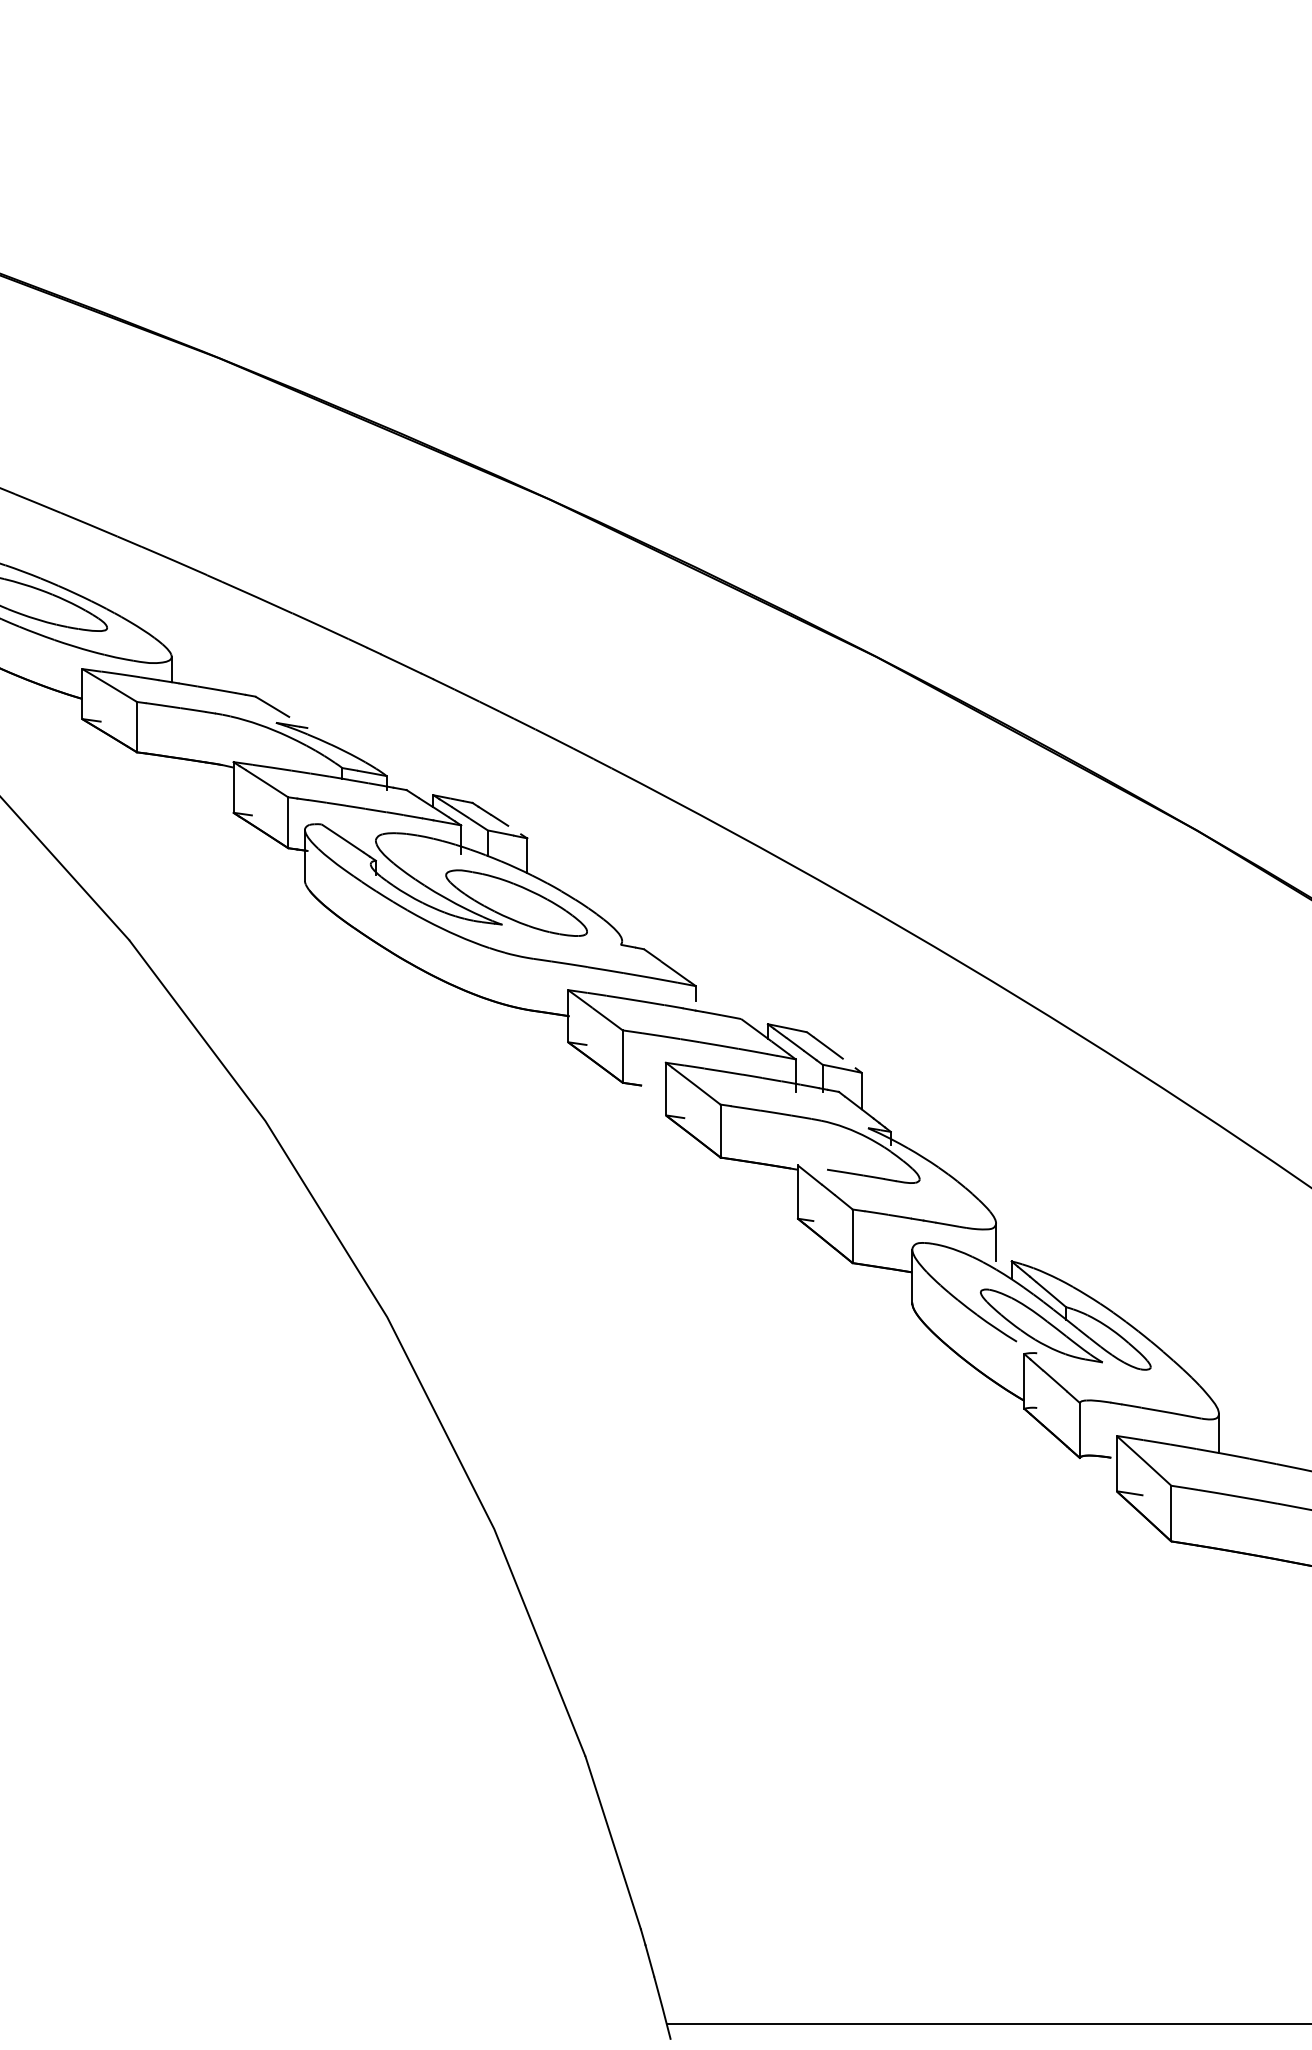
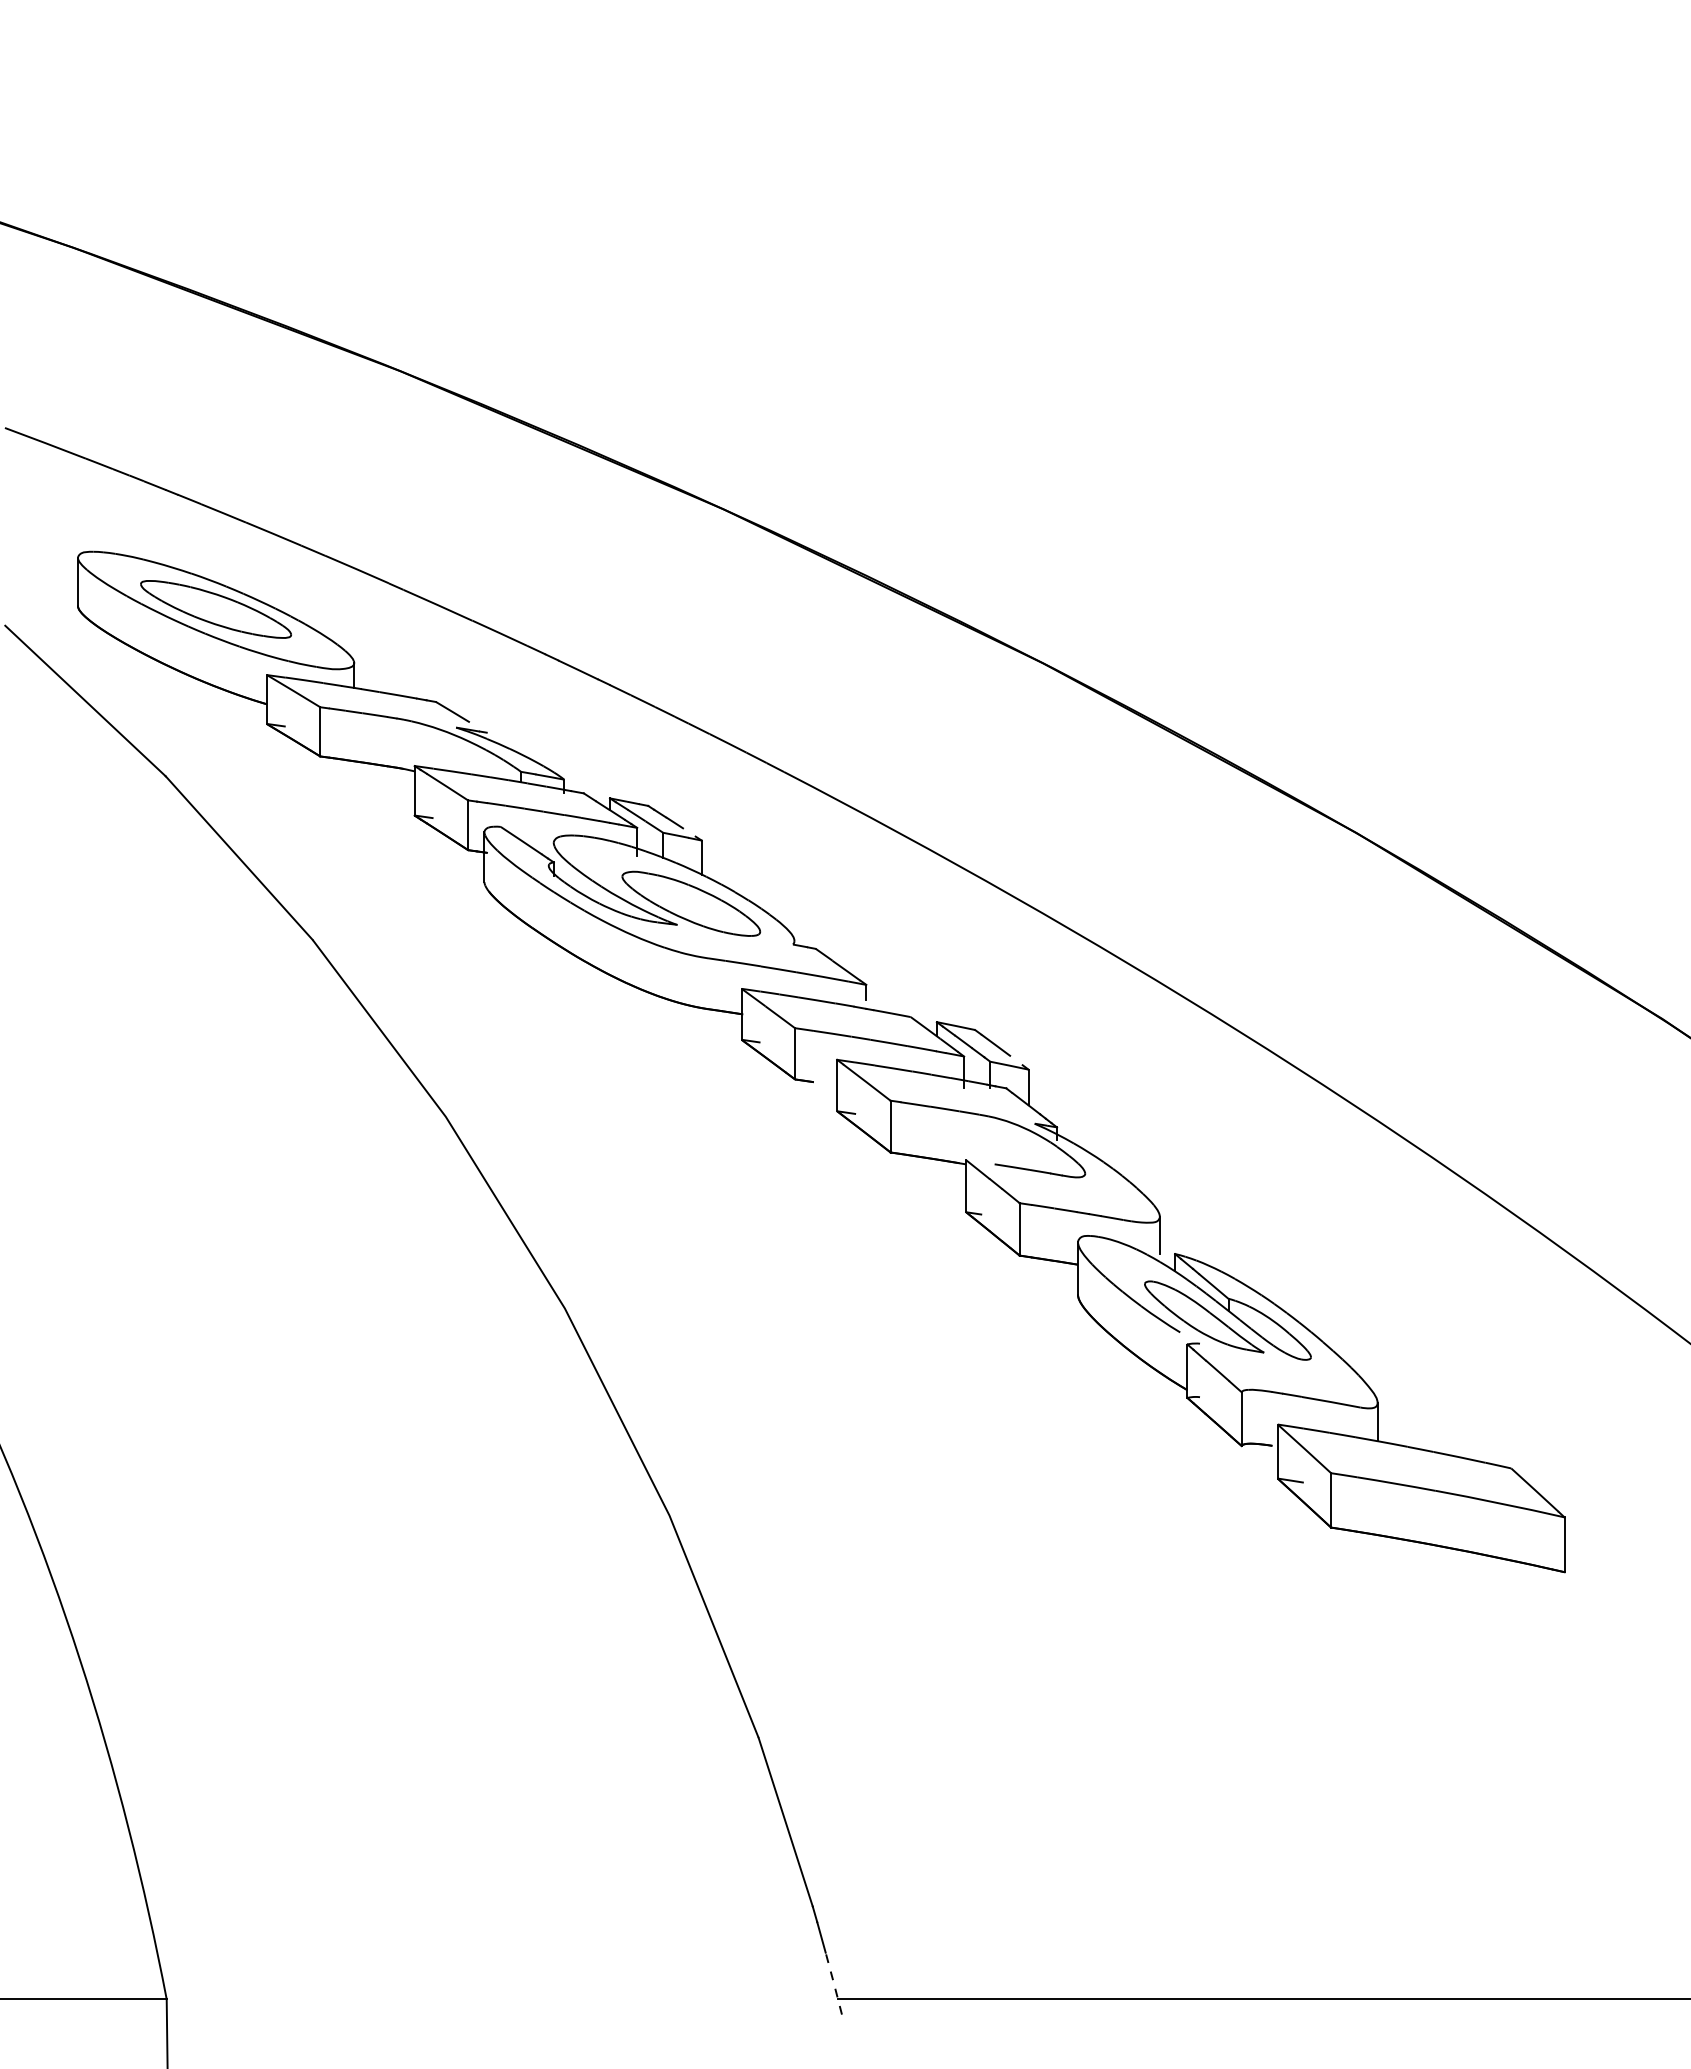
line: (662, 2007) -> (833, 1983), solid -> dashed

